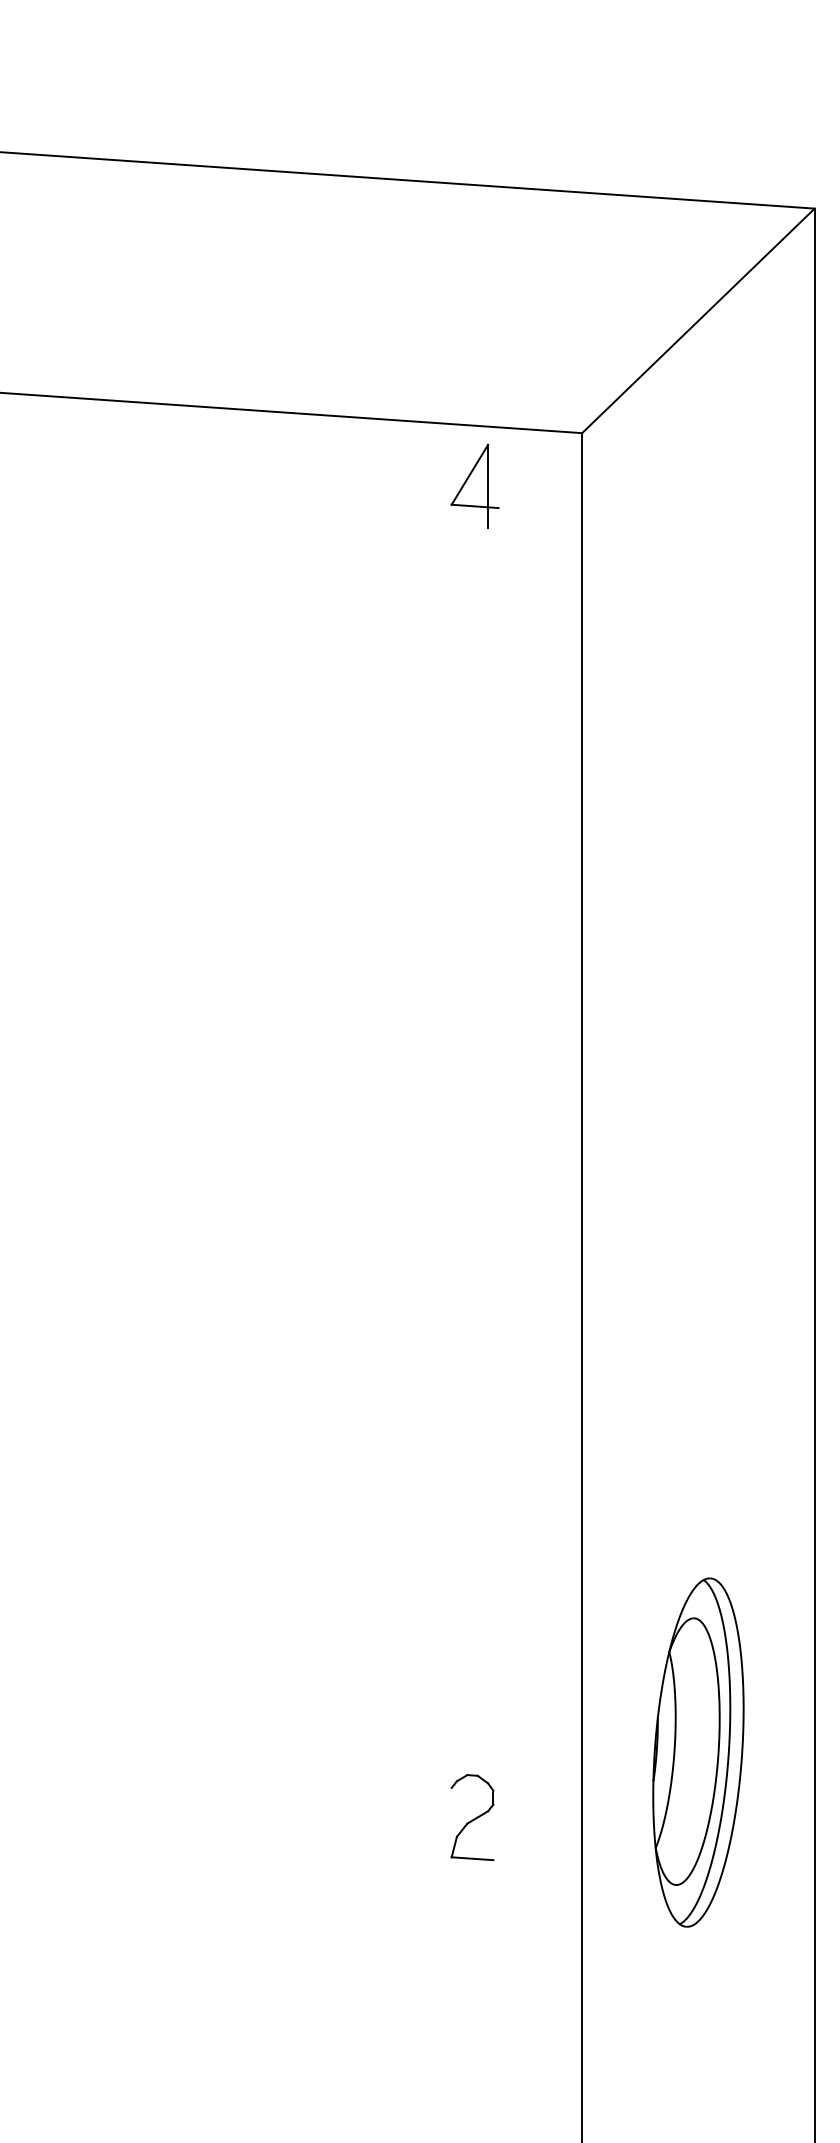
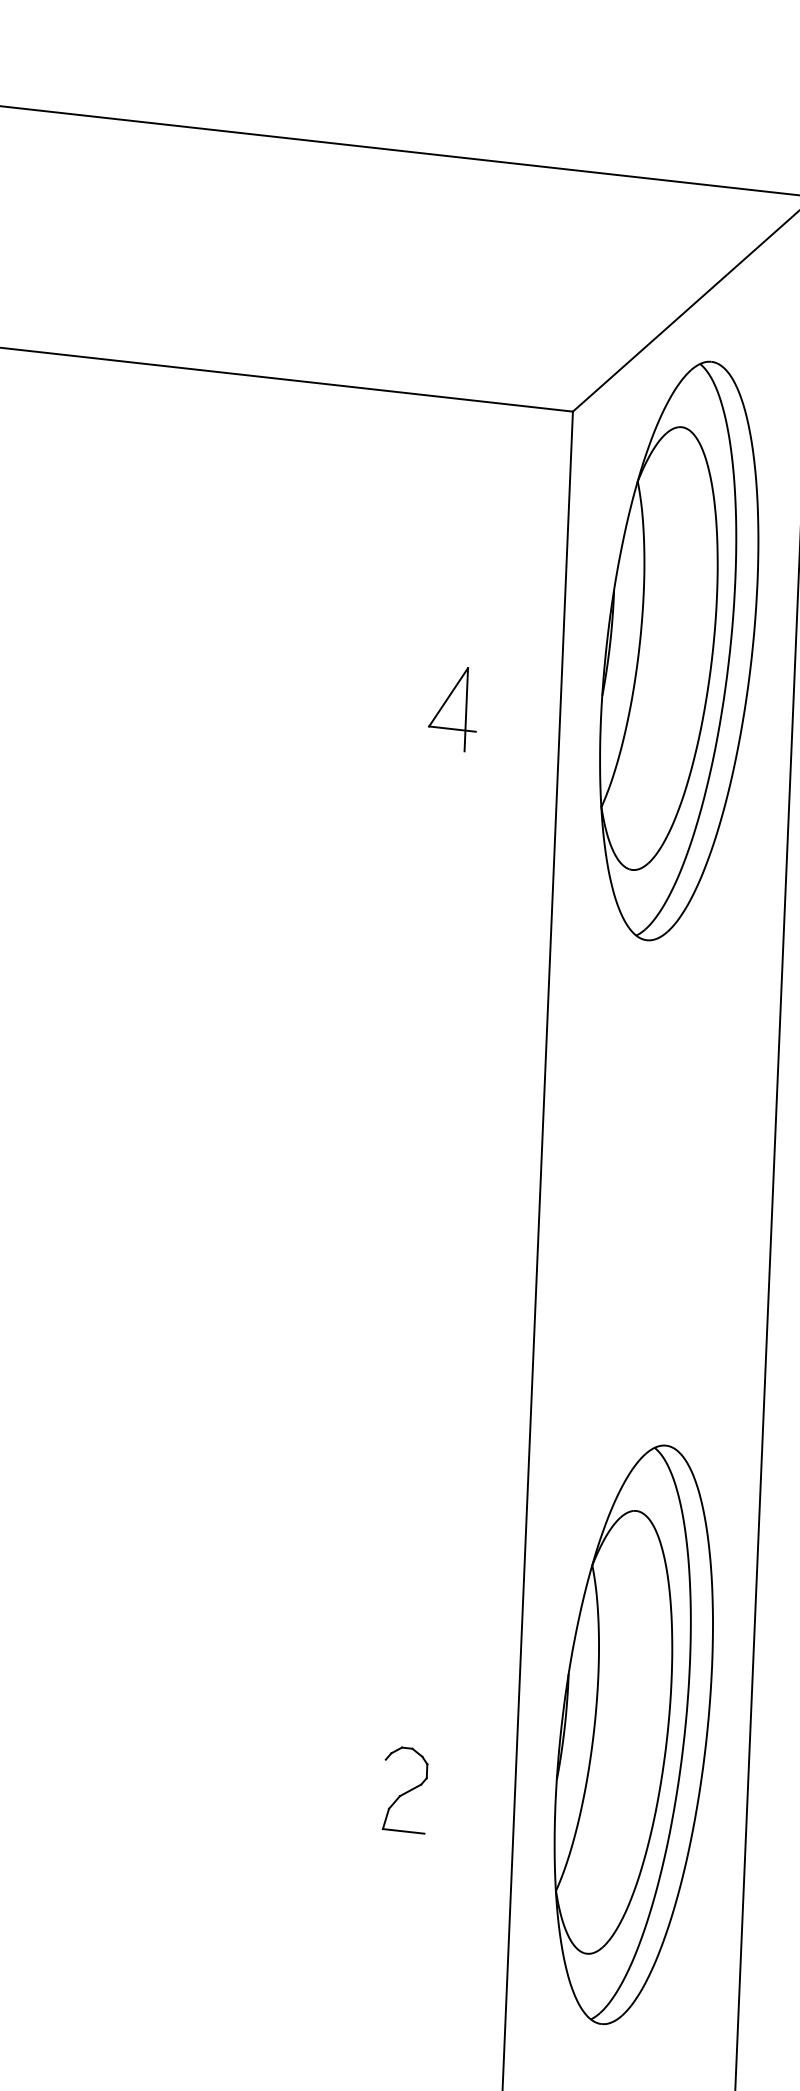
part: (474, 485) -> (452, 708), moved
part: (698, 667) -> (679, 650), added
part: (698, 1752) -> (633, 1734), size x1.67

